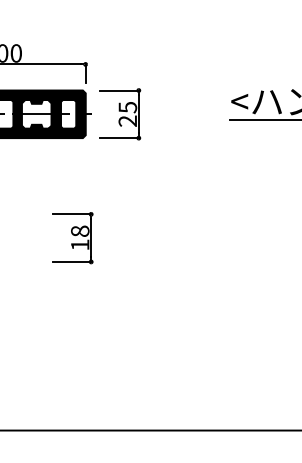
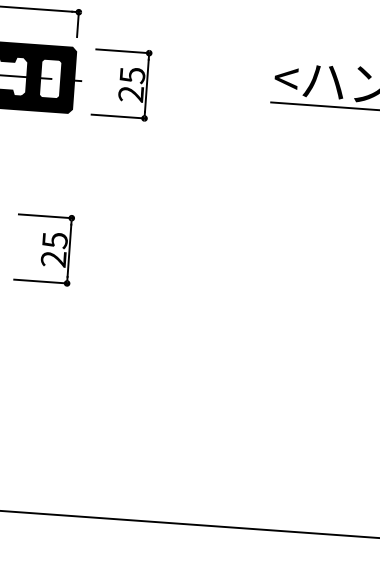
text: (79, 237) -> (53, 248), 18 -> 25

